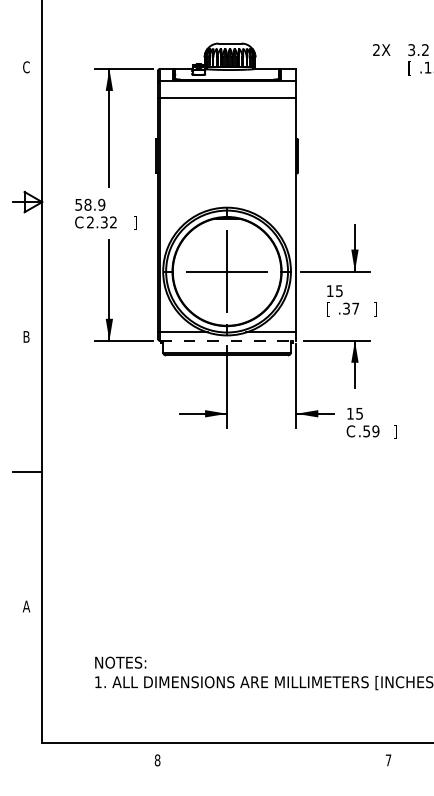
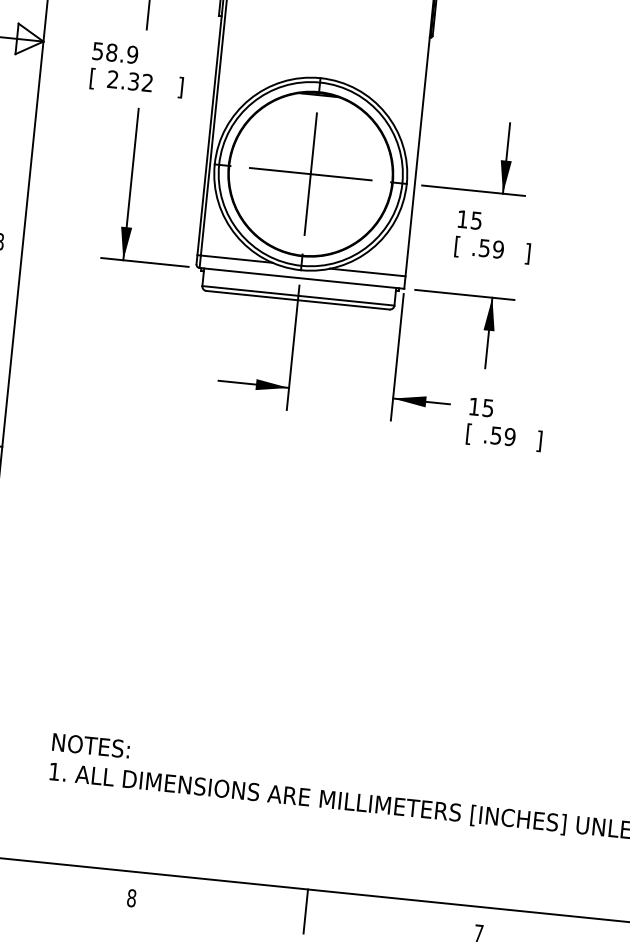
text: (79, 222) -> (96, 77), C -> [
text: (351, 308) -> (492, 248), .37 -> .59
line: (228, 340) -> (302, 278), dashed -> solid
text: (350, 431) -> (471, 433), C -> [
line: (273, 757) -> (306, 911), added

